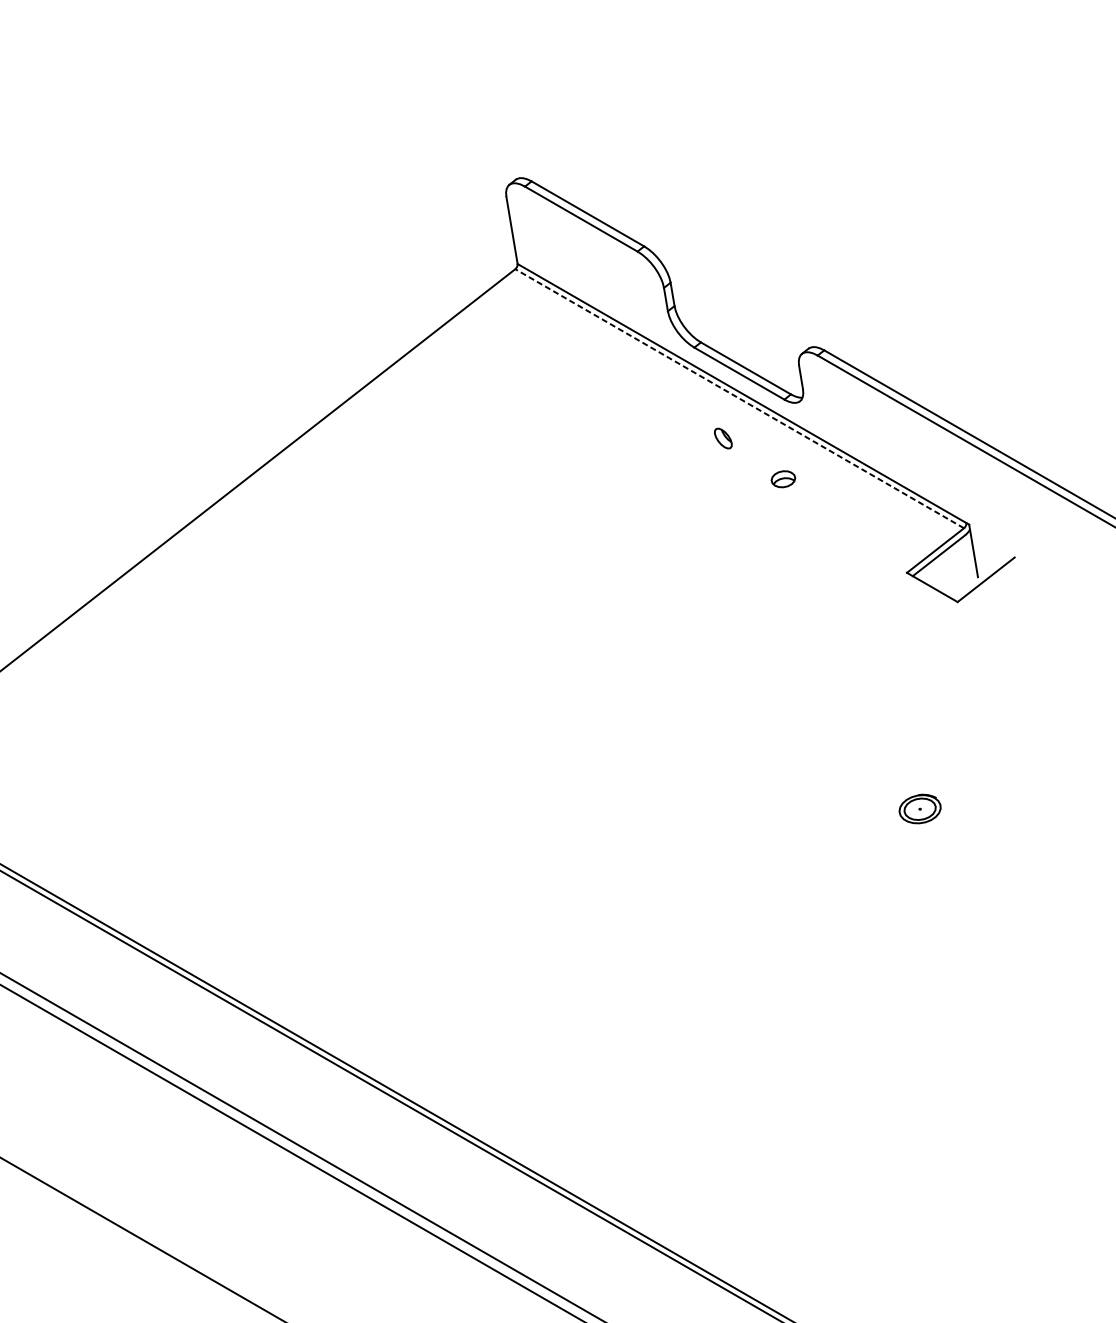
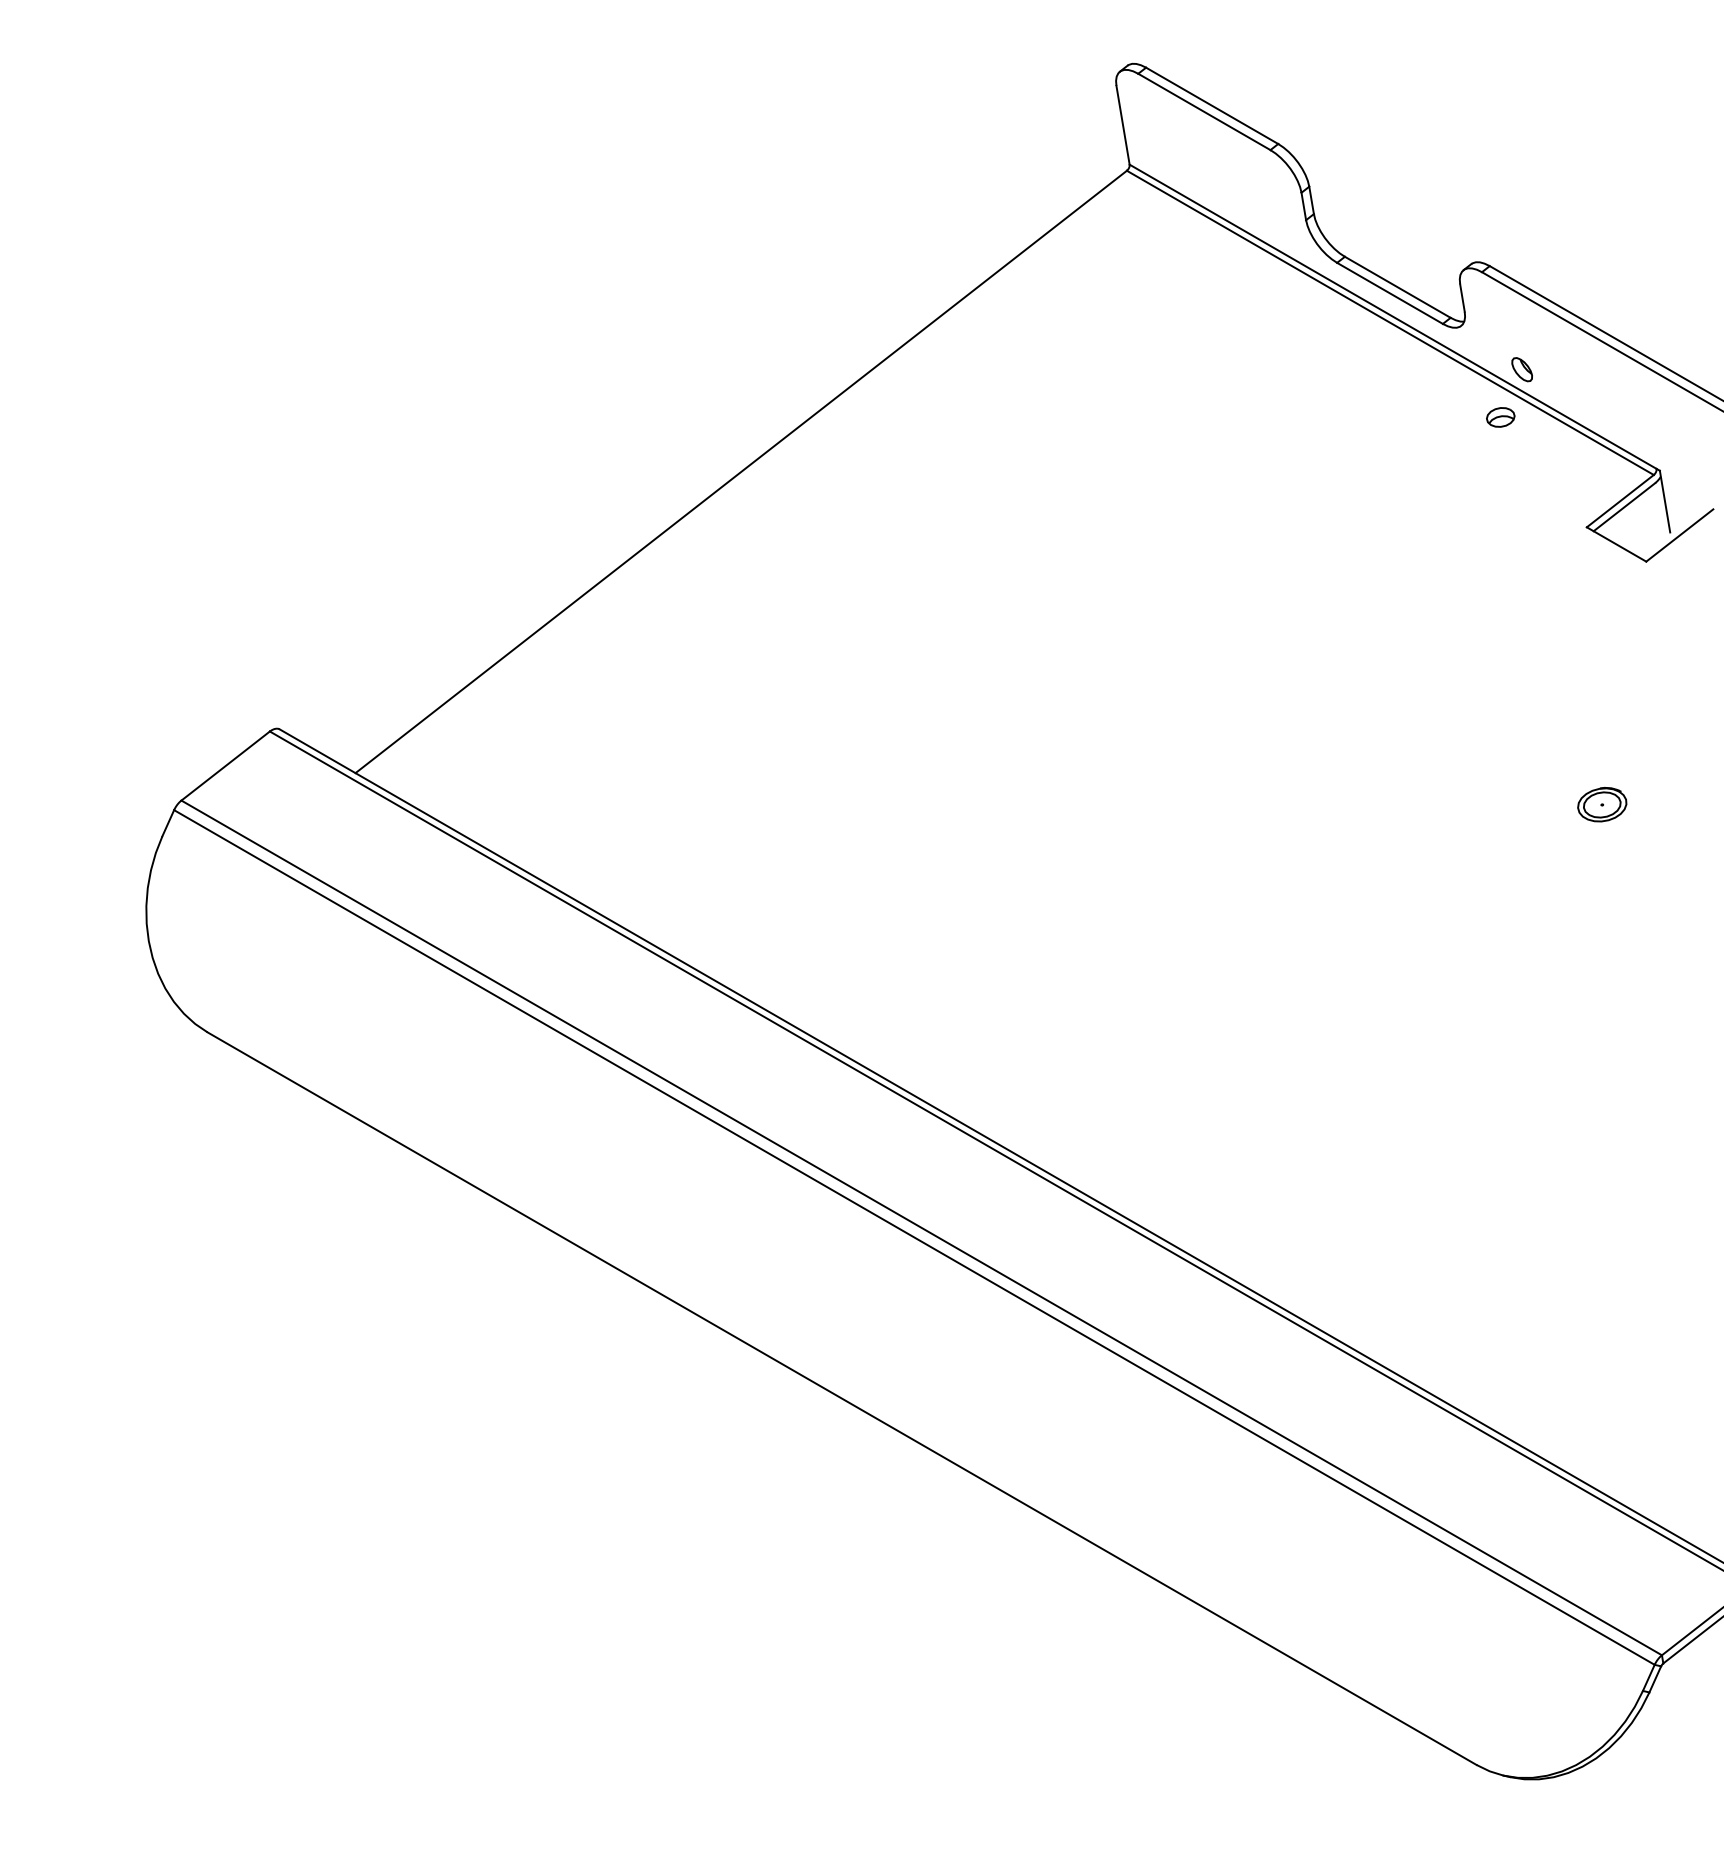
line: (738, 398) -> (1389, 322), dashed -> solid
part: (722, 438) -> (1521, 369), moved
part: (783, 479) -> (1500, 417), moved

